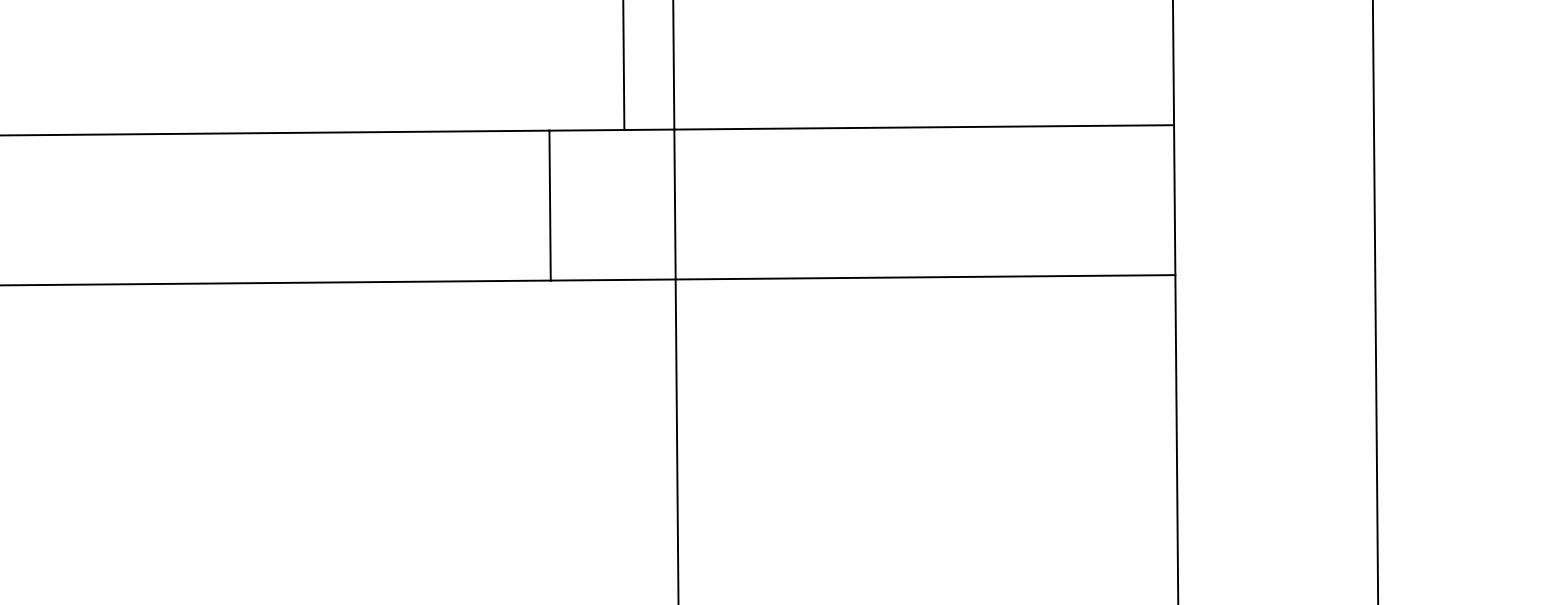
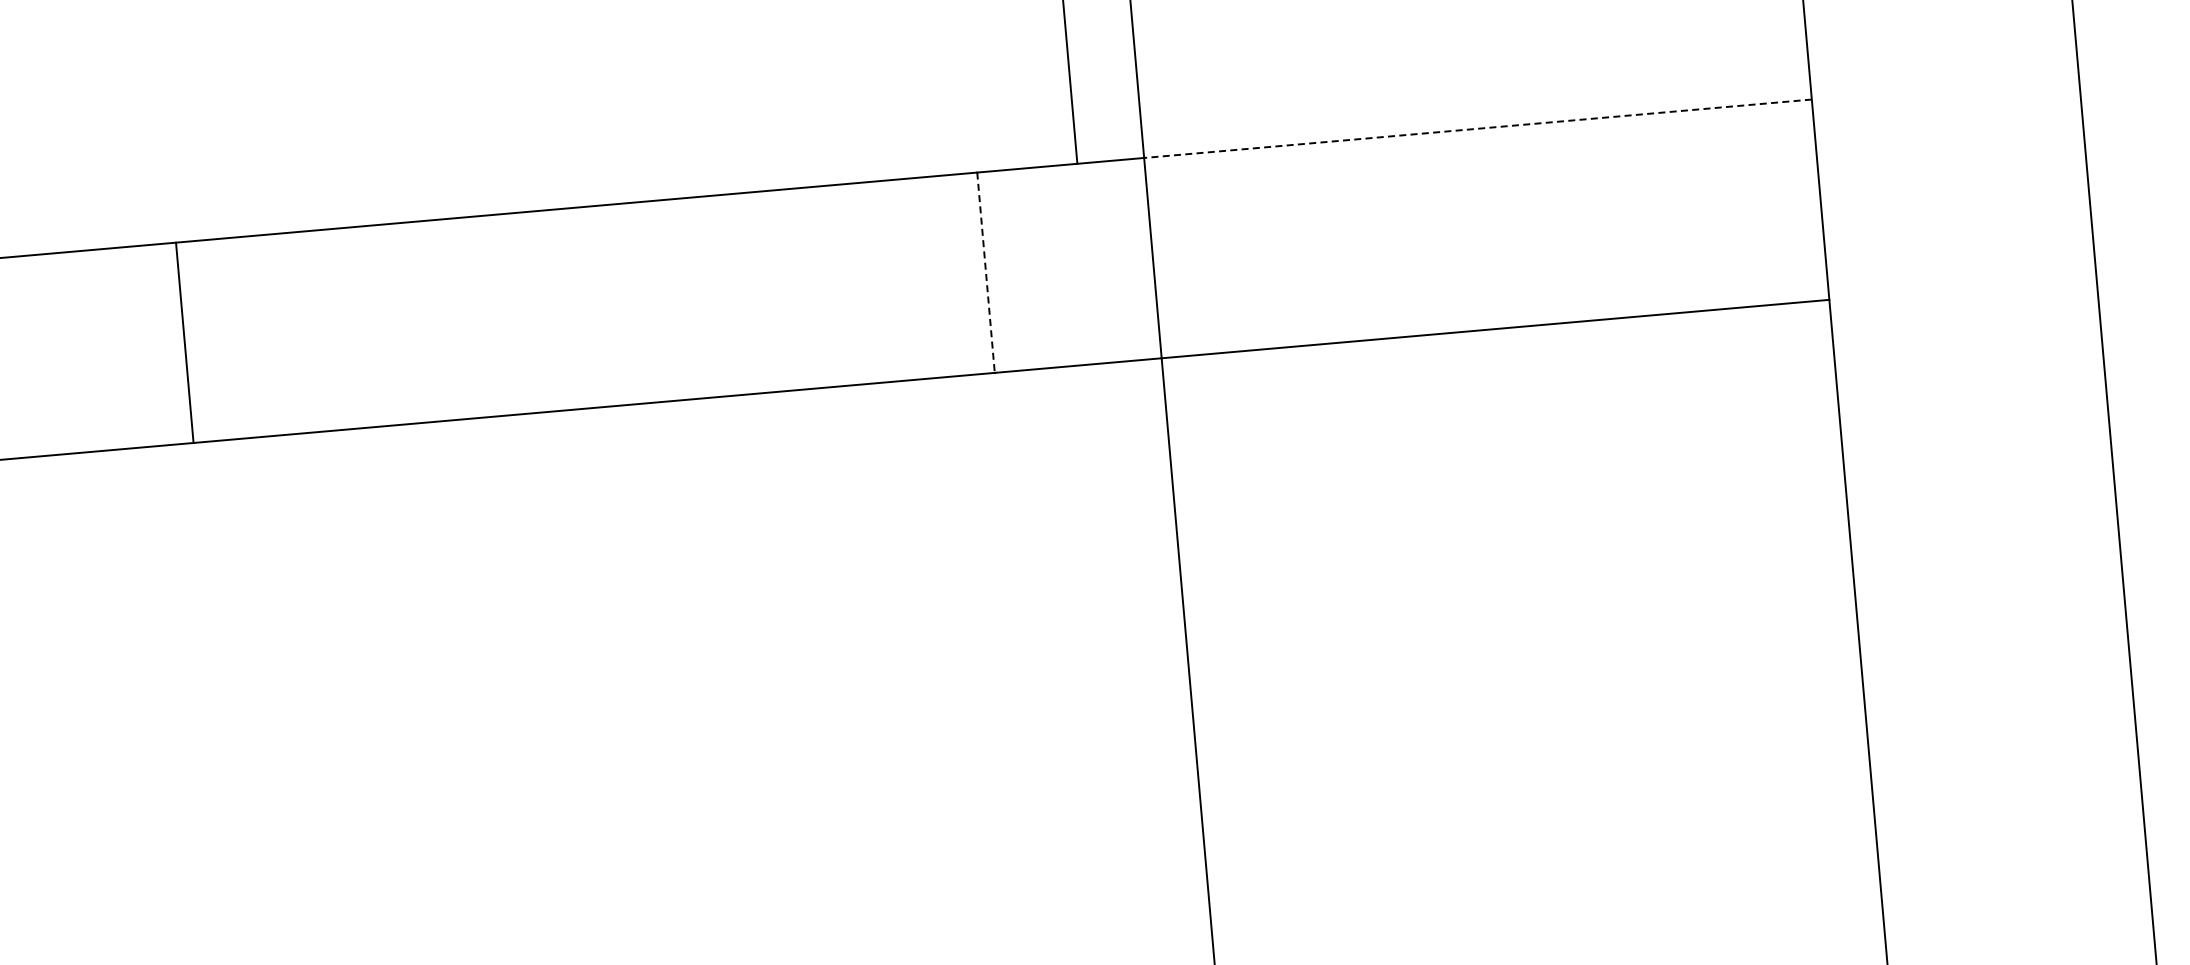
line: (923, 127) -> (1477, 128), solid -> dashed
line: (550, 205) -> (986, 272), solid -> dashed

